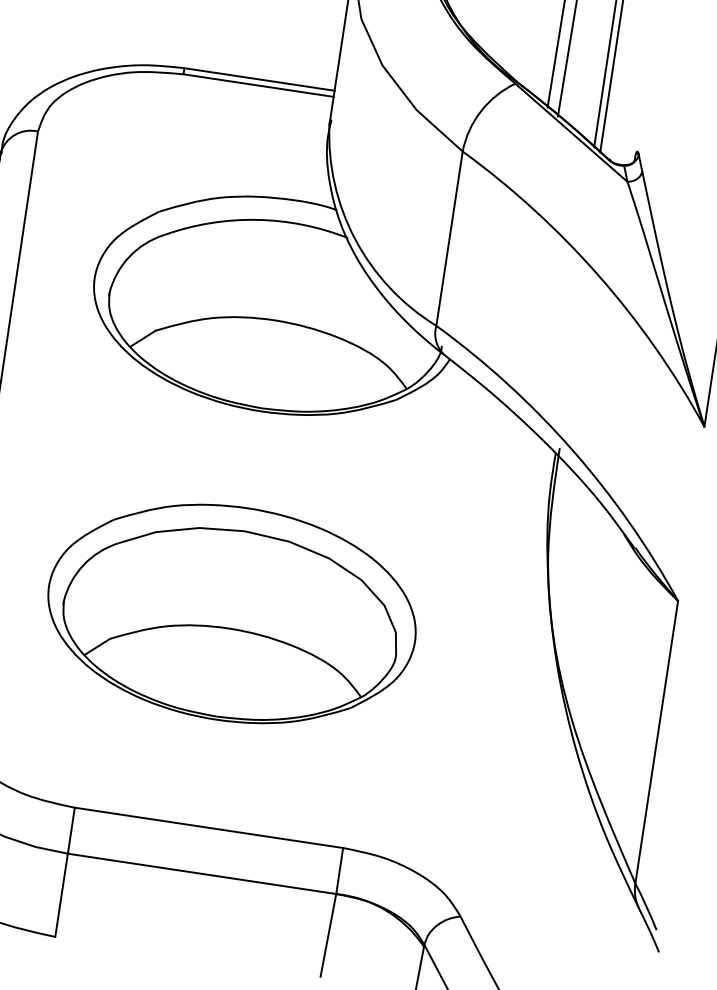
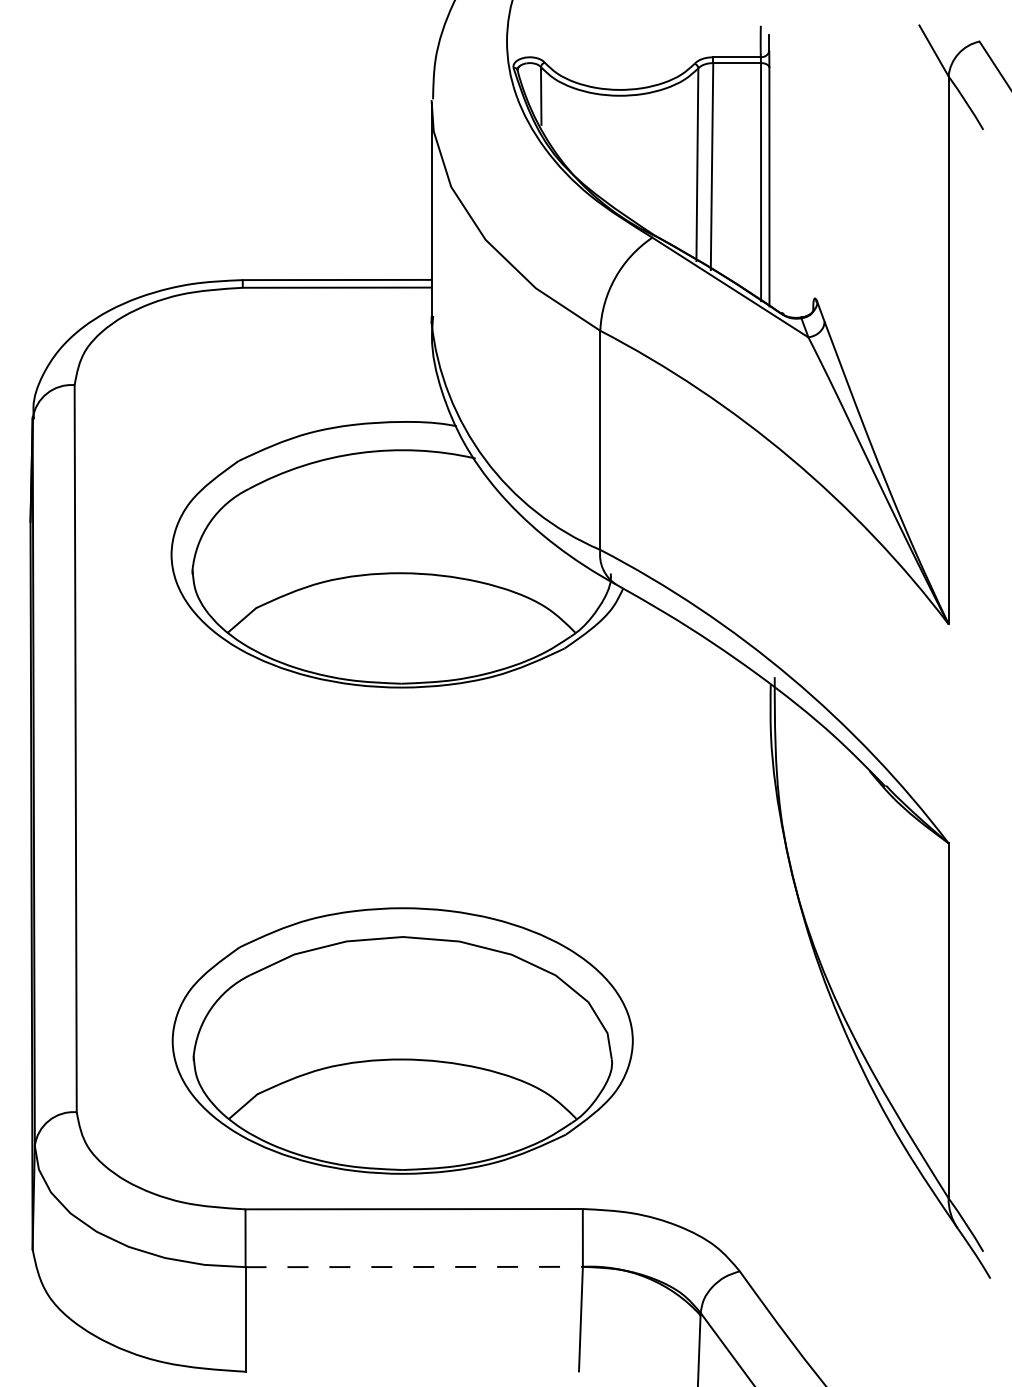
part: (231, 613) -> (402, 1040), moved
line: (202, 874) -> (414, 1267), solid -> dashed

